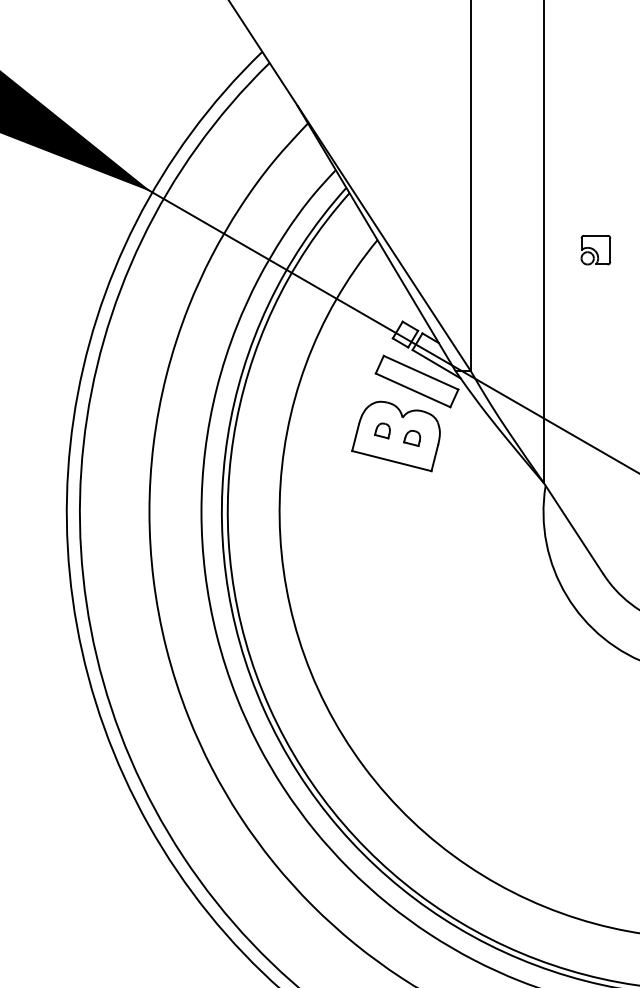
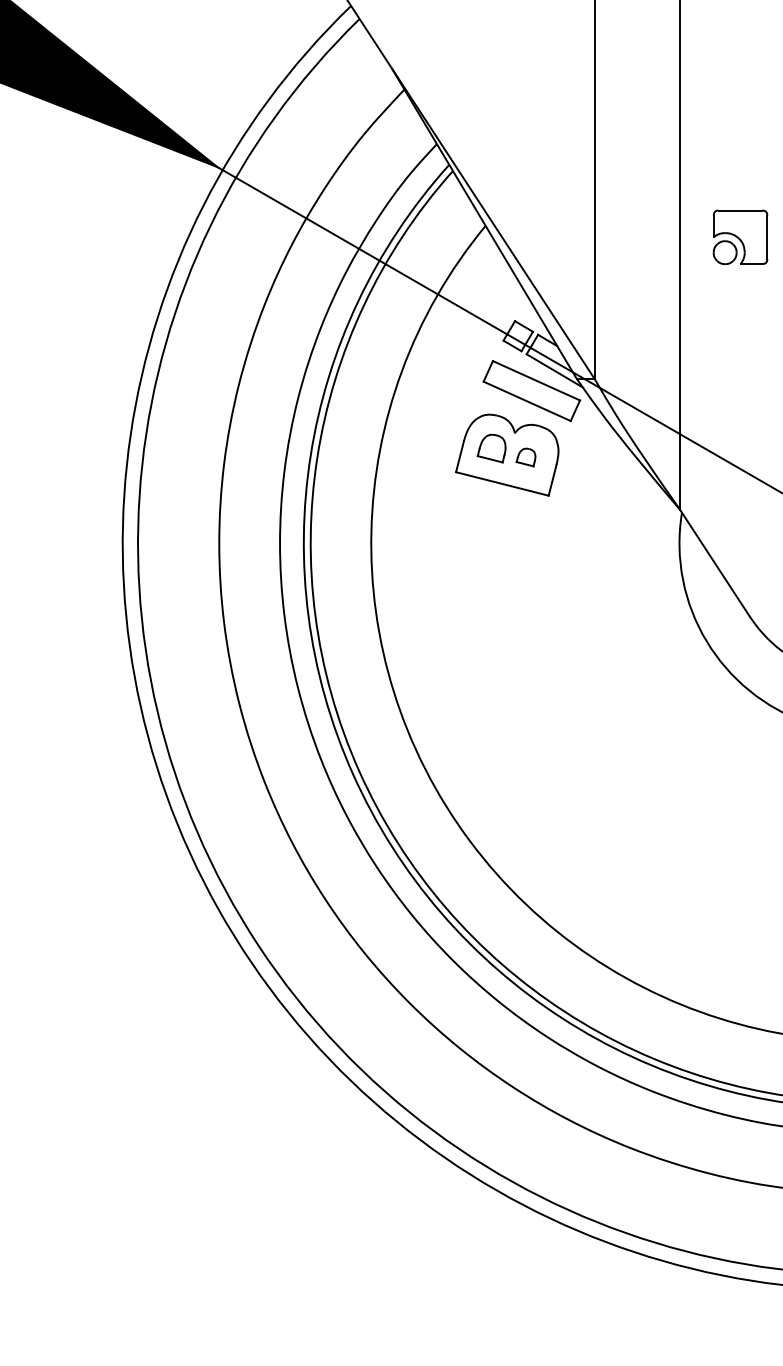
part: (595, 250) -> (740, 237), size x1.6
part: (381, 430) -> (490, 448), size x1.6

